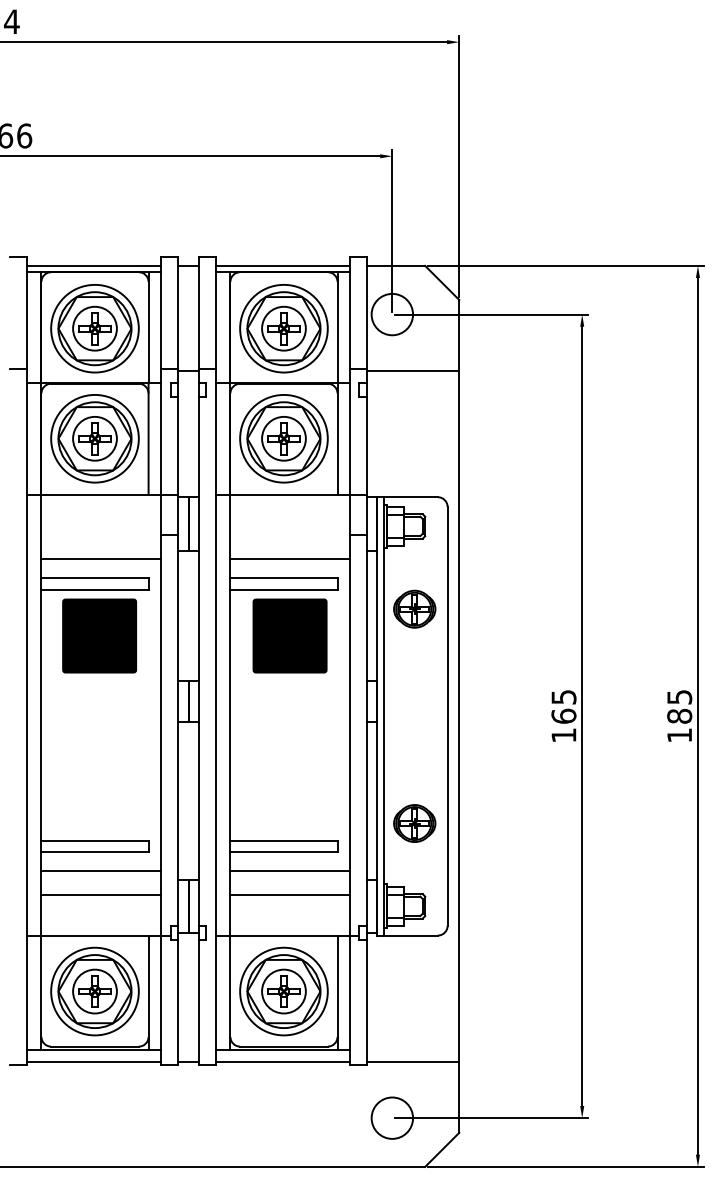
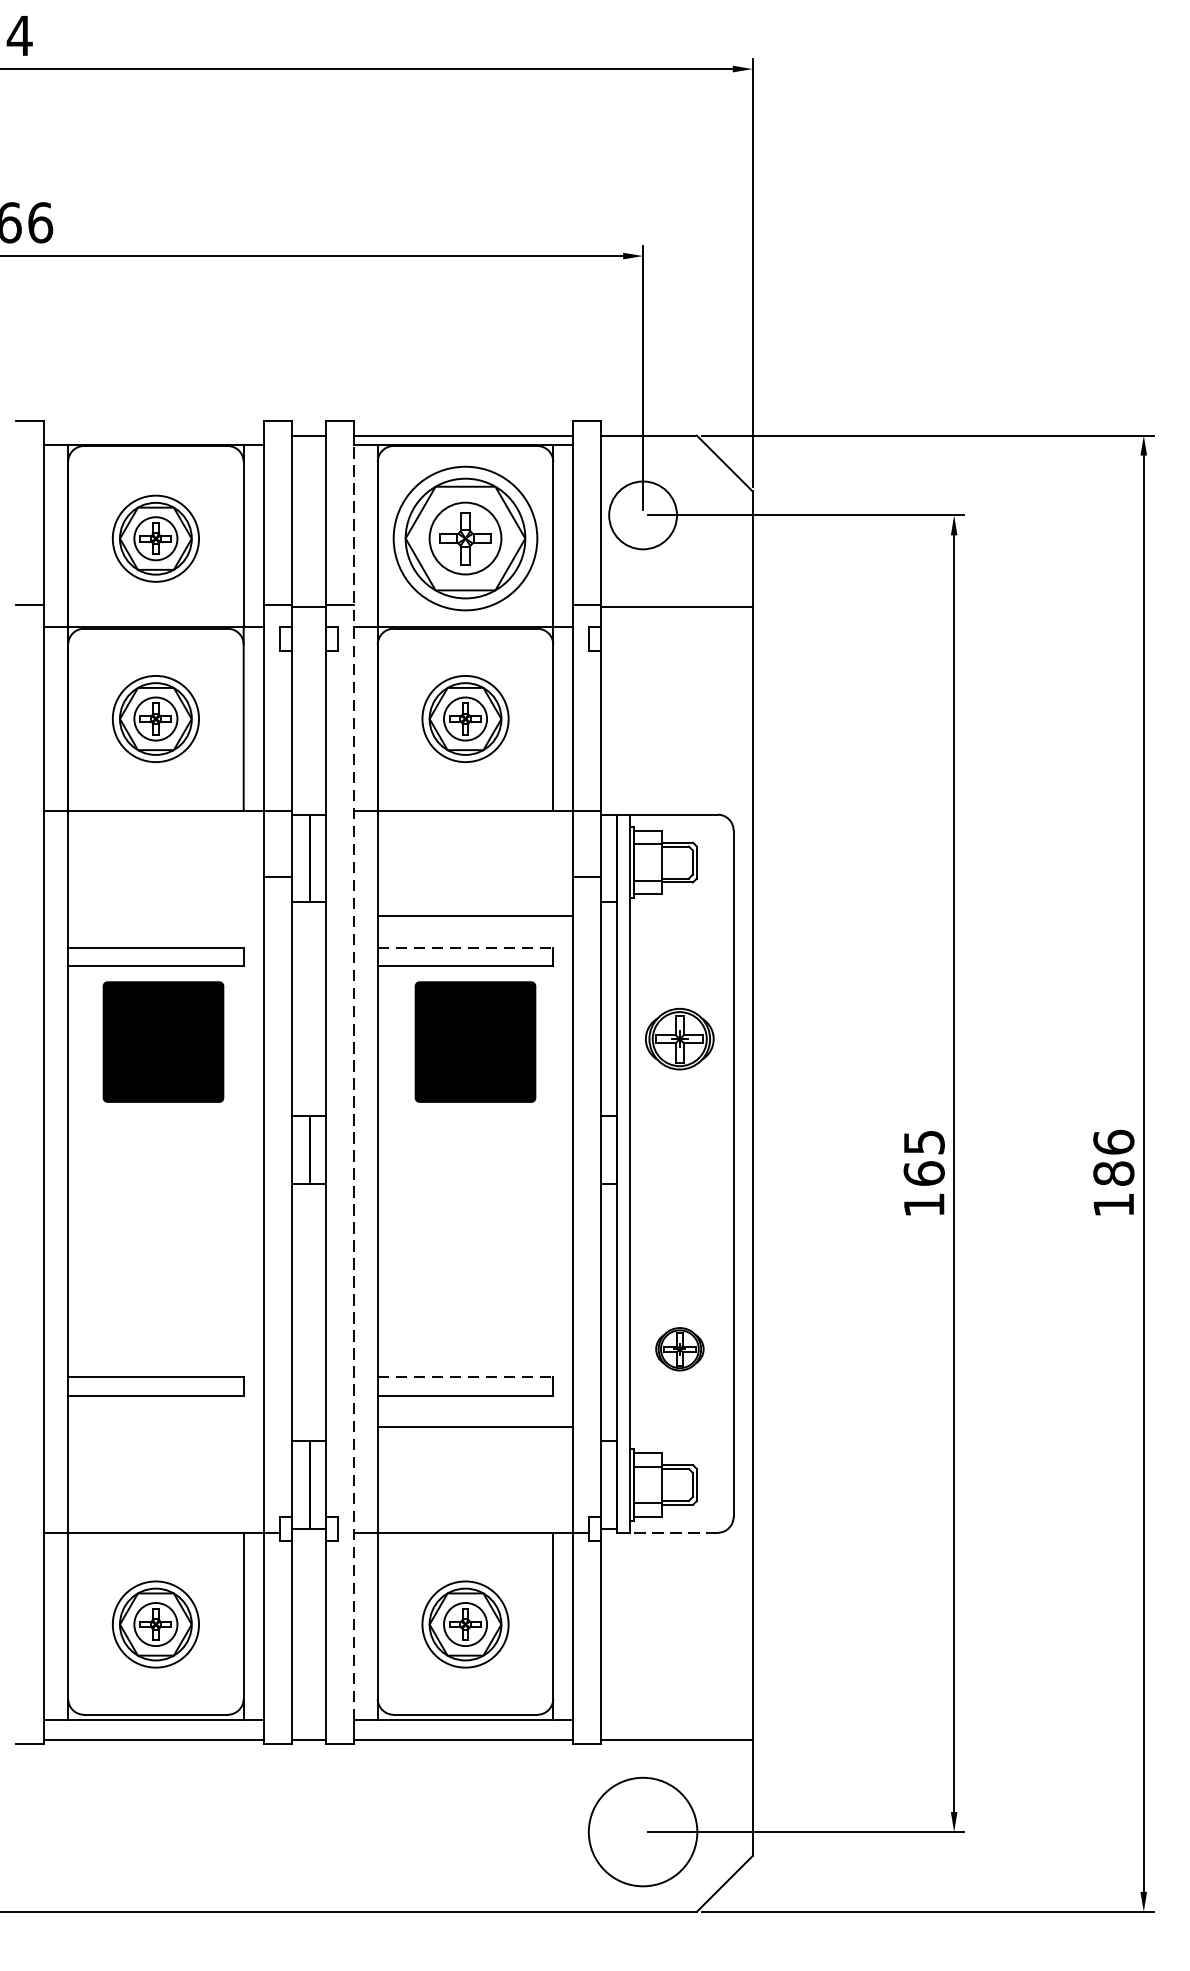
line: (93, 265) -> (153, 434), removed
part: (94, 328) -> (155, 538), size x0.6
part: (94, 438) -> (155, 718), size x0.6
part: (283, 438) -> (464, 718), size x0.6
line: (100, 559) -> (164, 916), removed
line: (283, 578) -> (464, 947), solid -> dashed
part: (414, 608) -> (679, 1037), moved
line: (215, 660) -> (353, 1082), solid -> dashed
text: (679, 696) -> (1113, 1141), 185 -> 186
part: (414, 823) -> (679, 1349), size x0.7
line: (283, 840) -> (464, 1377), solid -> dashed
line: (100, 871) -> (164, 1427), removed
line: (100, 895) -> (164, 1467), removed
line: (289, 895) -> (474, 1467), removed
line: (411, 935) -> (674, 1532), solid -> dashed
part: (94, 991) -> (155, 1624), size x0.6
part: (283, 991) -> (464, 1624), size x0.6
circle: (392, 1117) -> (643, 1830), size x1.6

